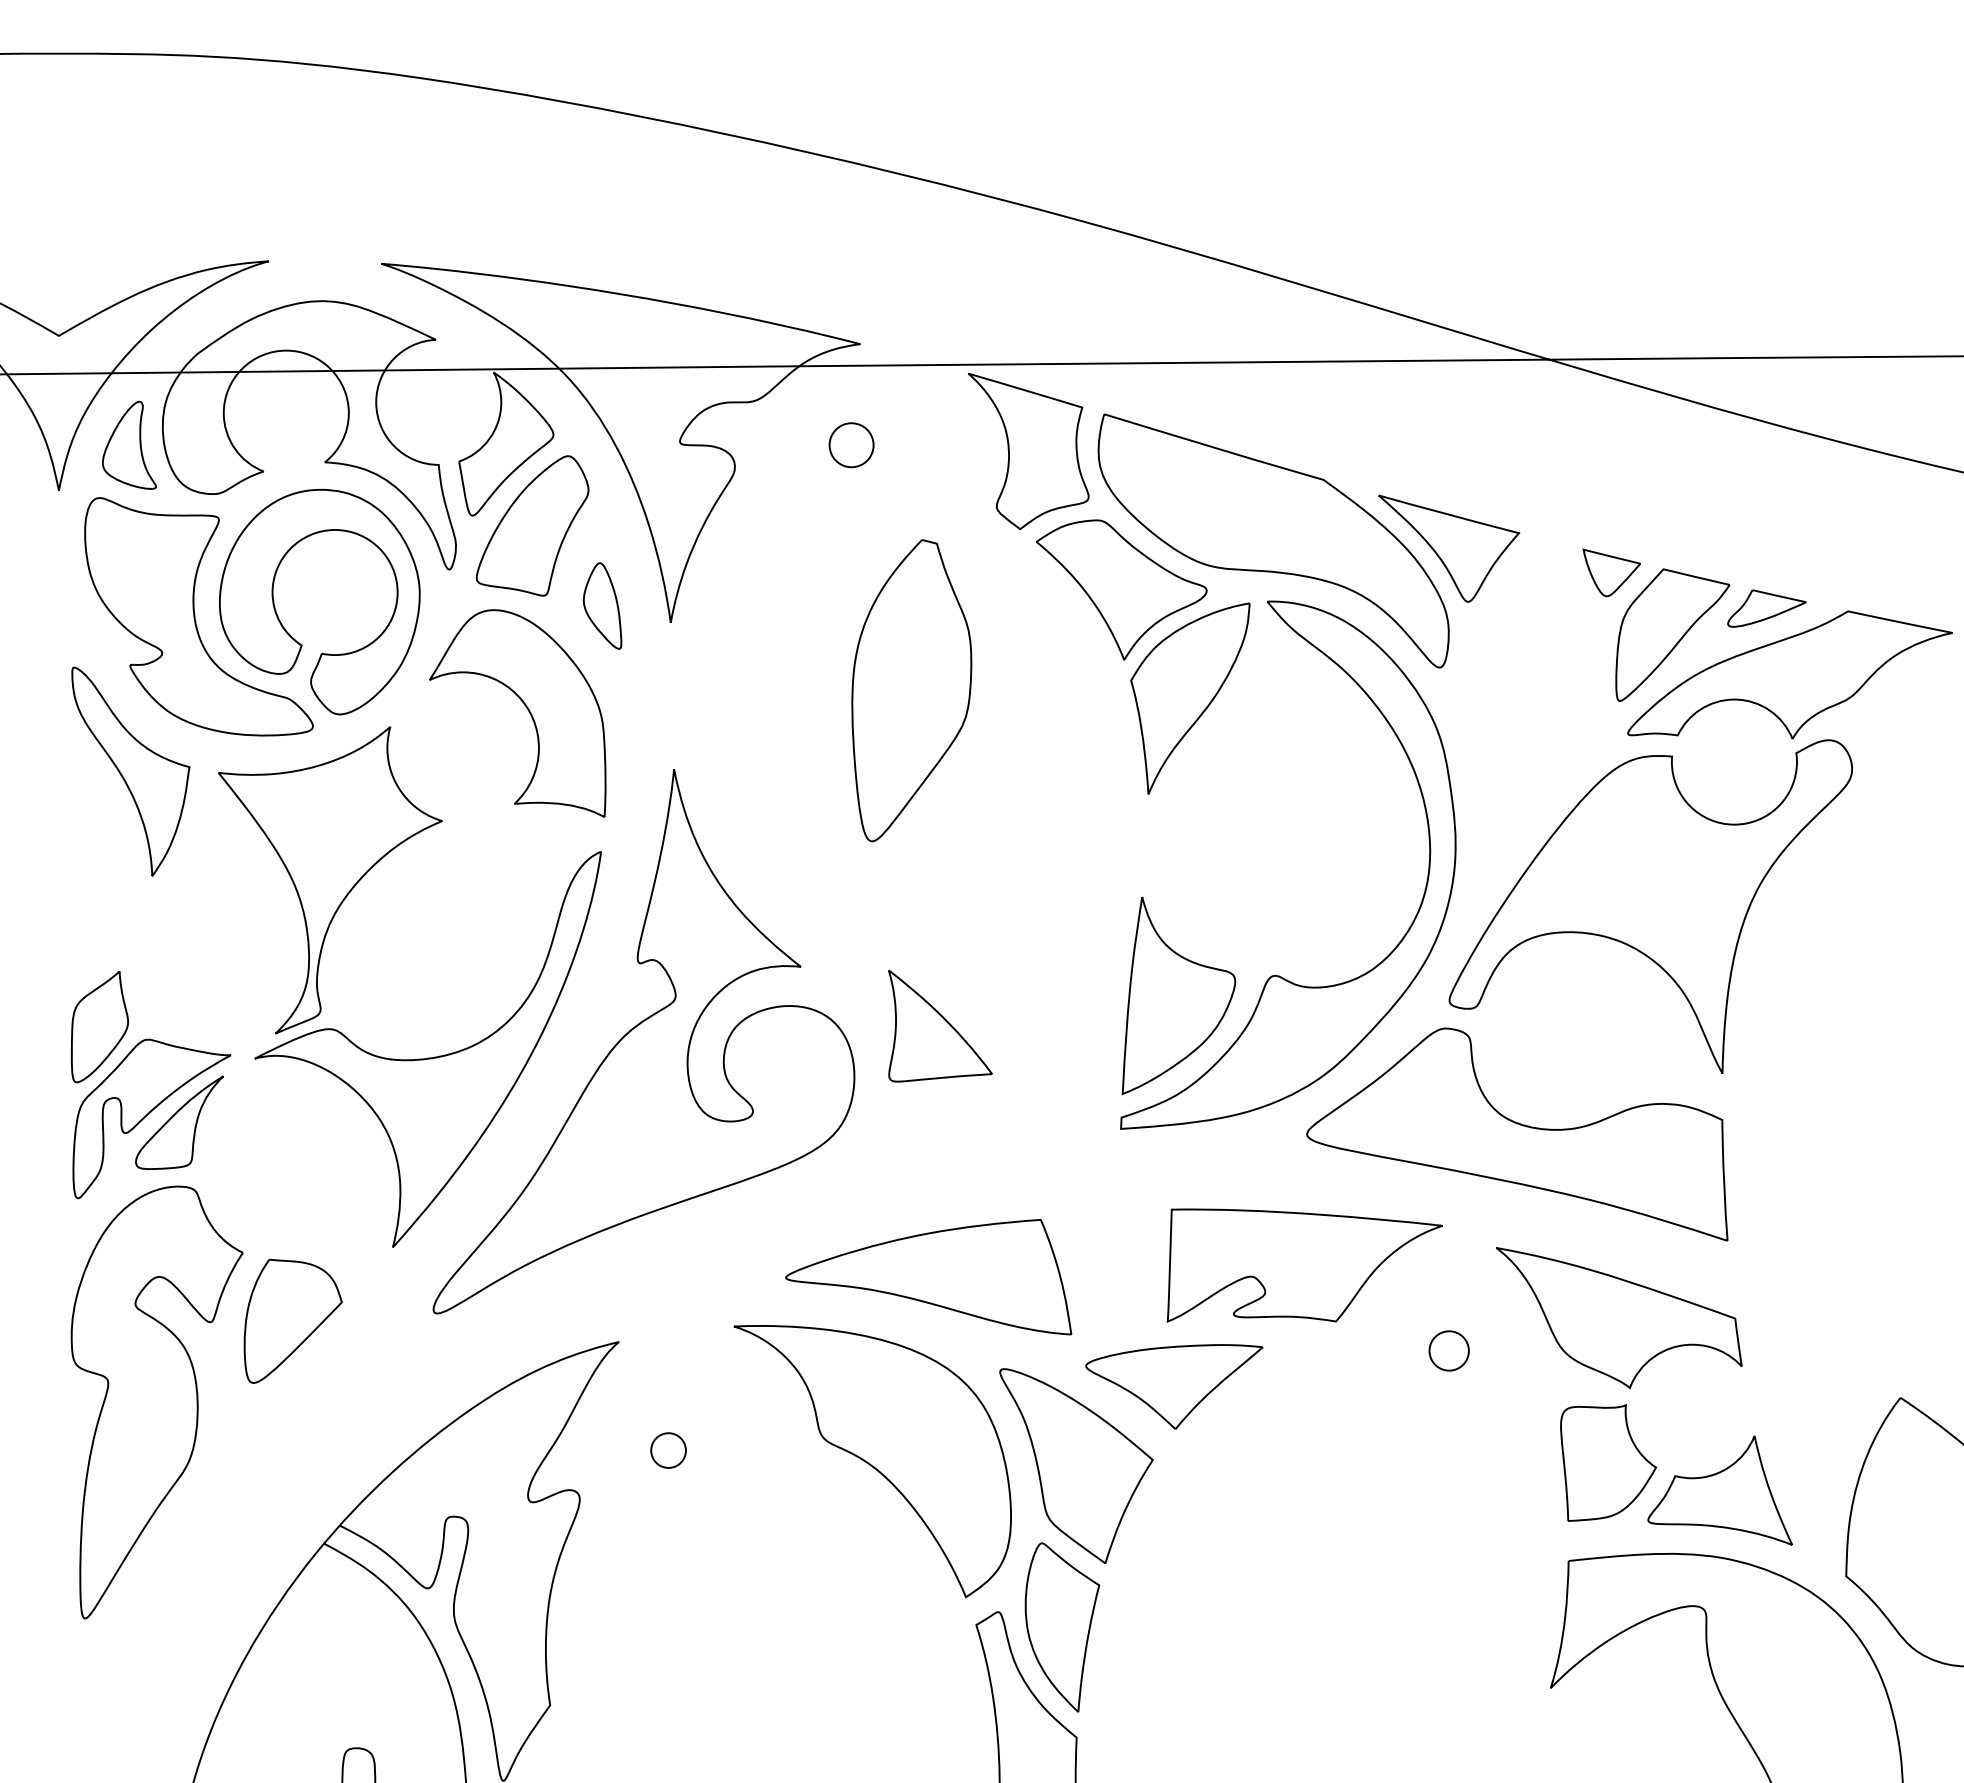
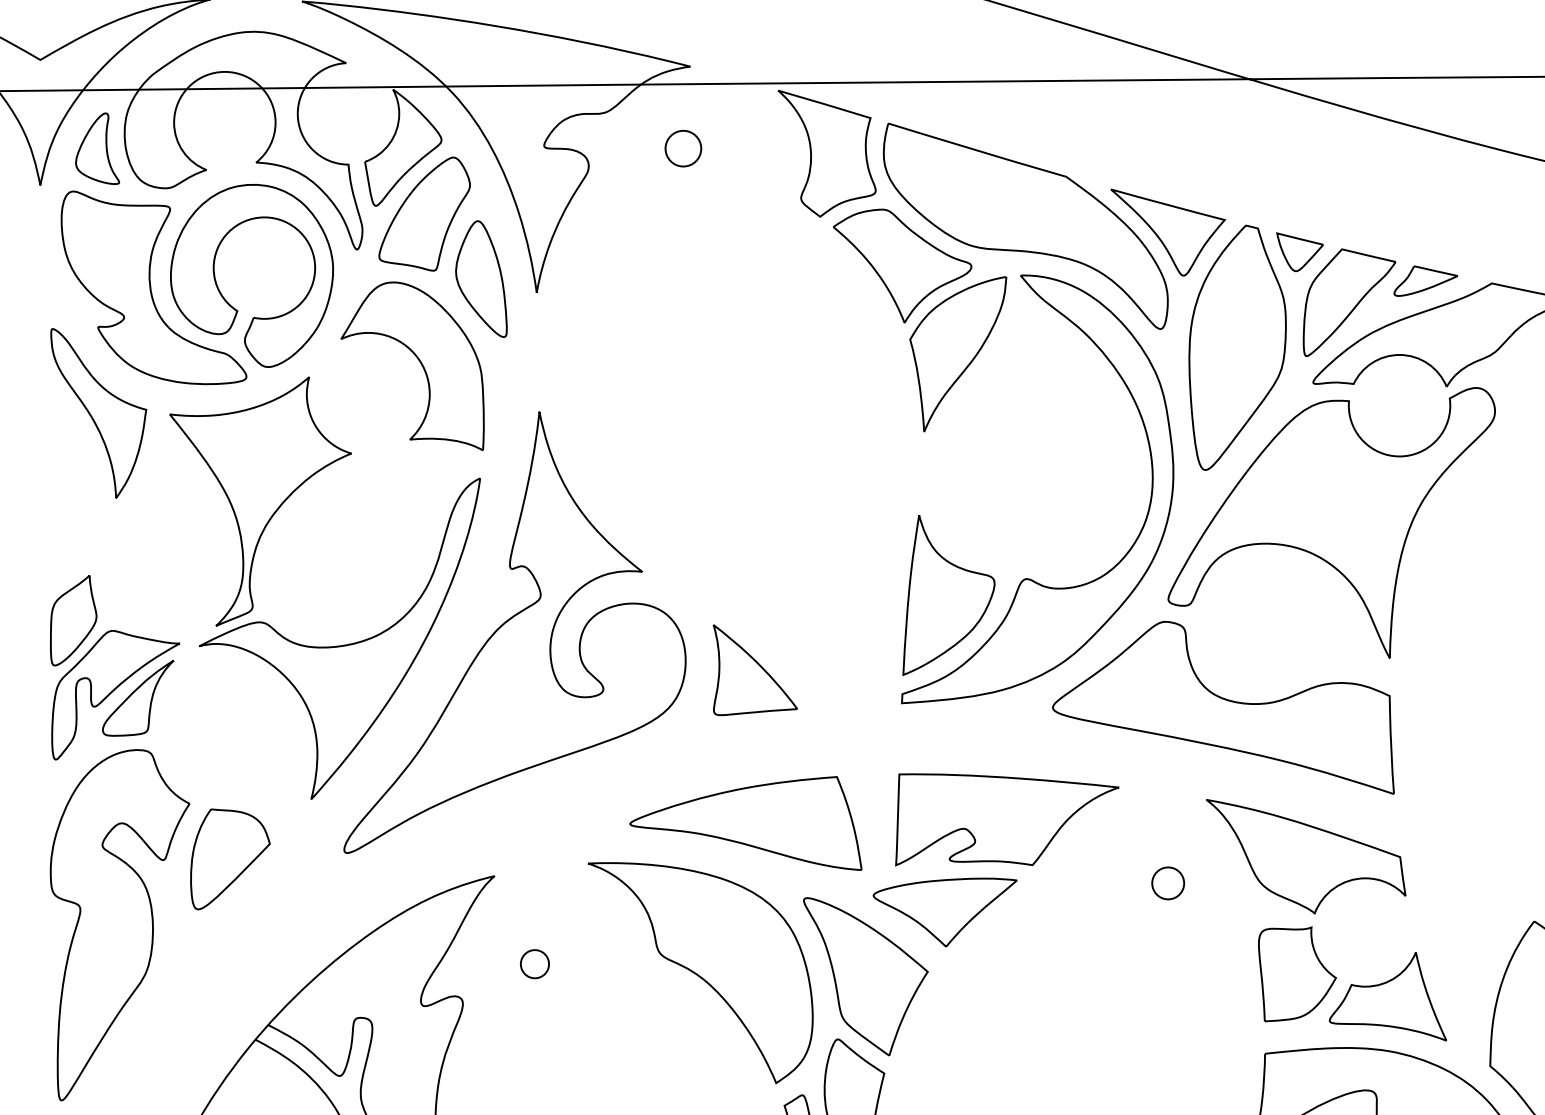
part: (602, 605) -> (481, 278), size x1.67
part: (911, 690) -> (1237, 347), moved
part: (940, 1025) -> (755, 669), moved
part: (1304, 1265) -> (1007, 819), moved

